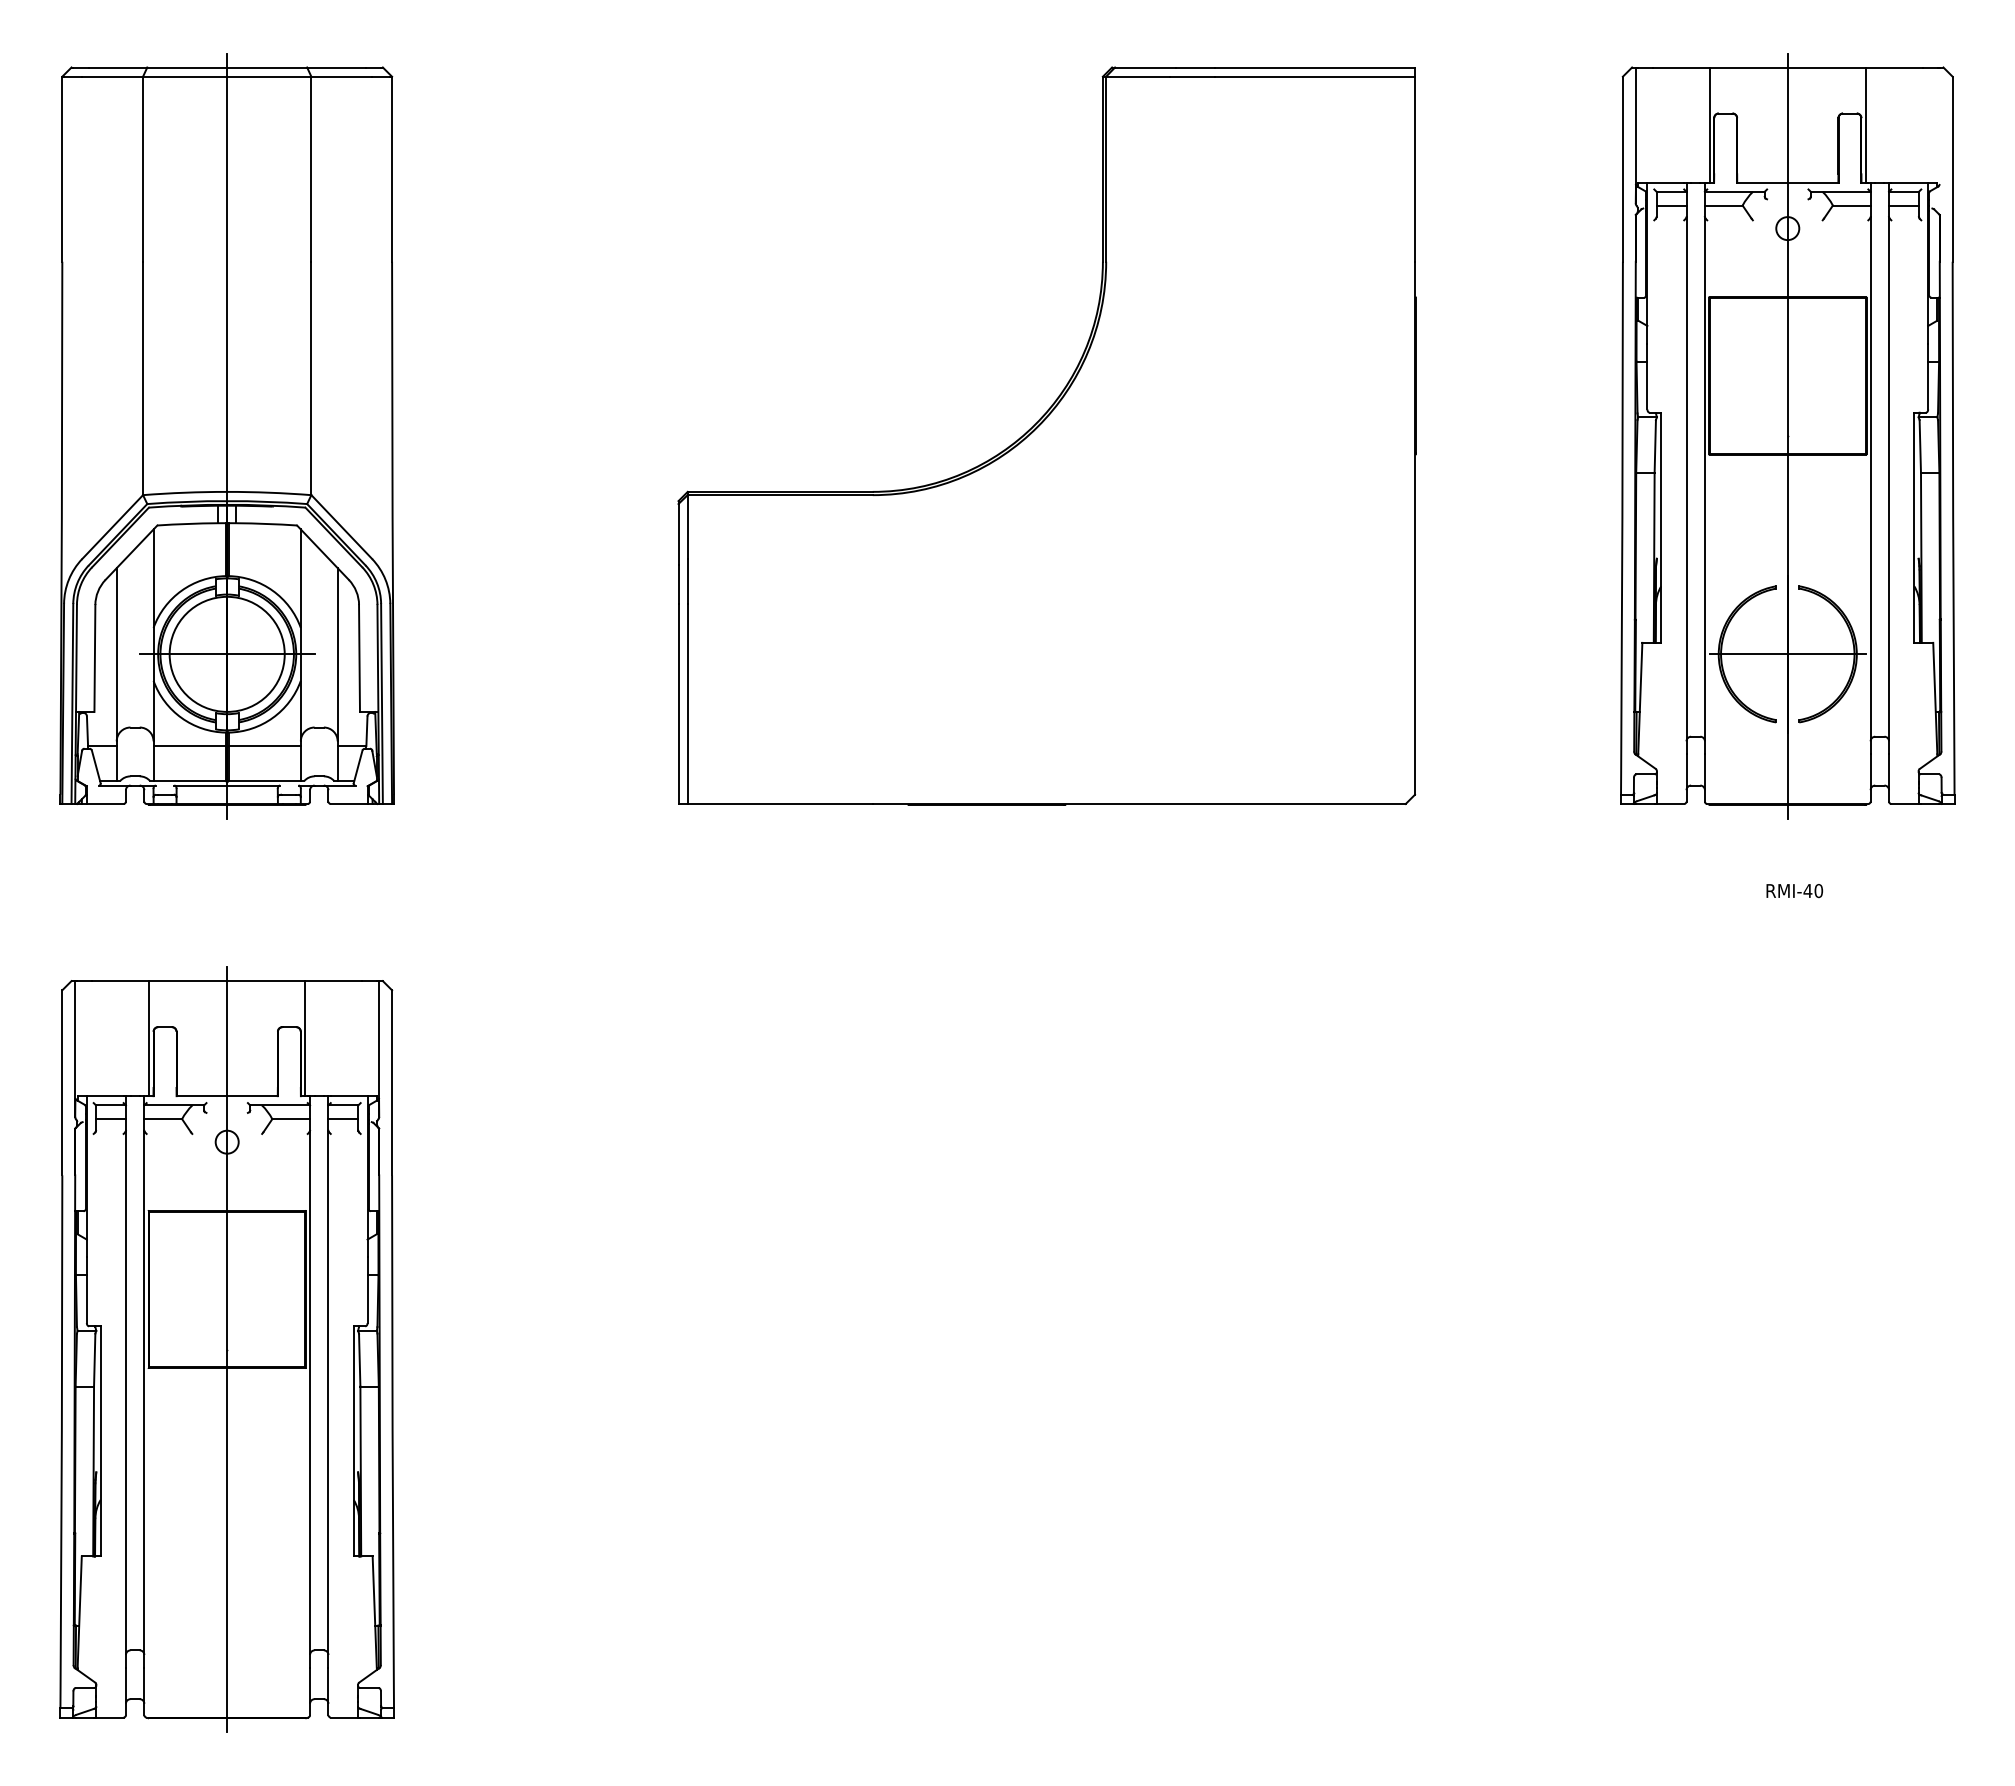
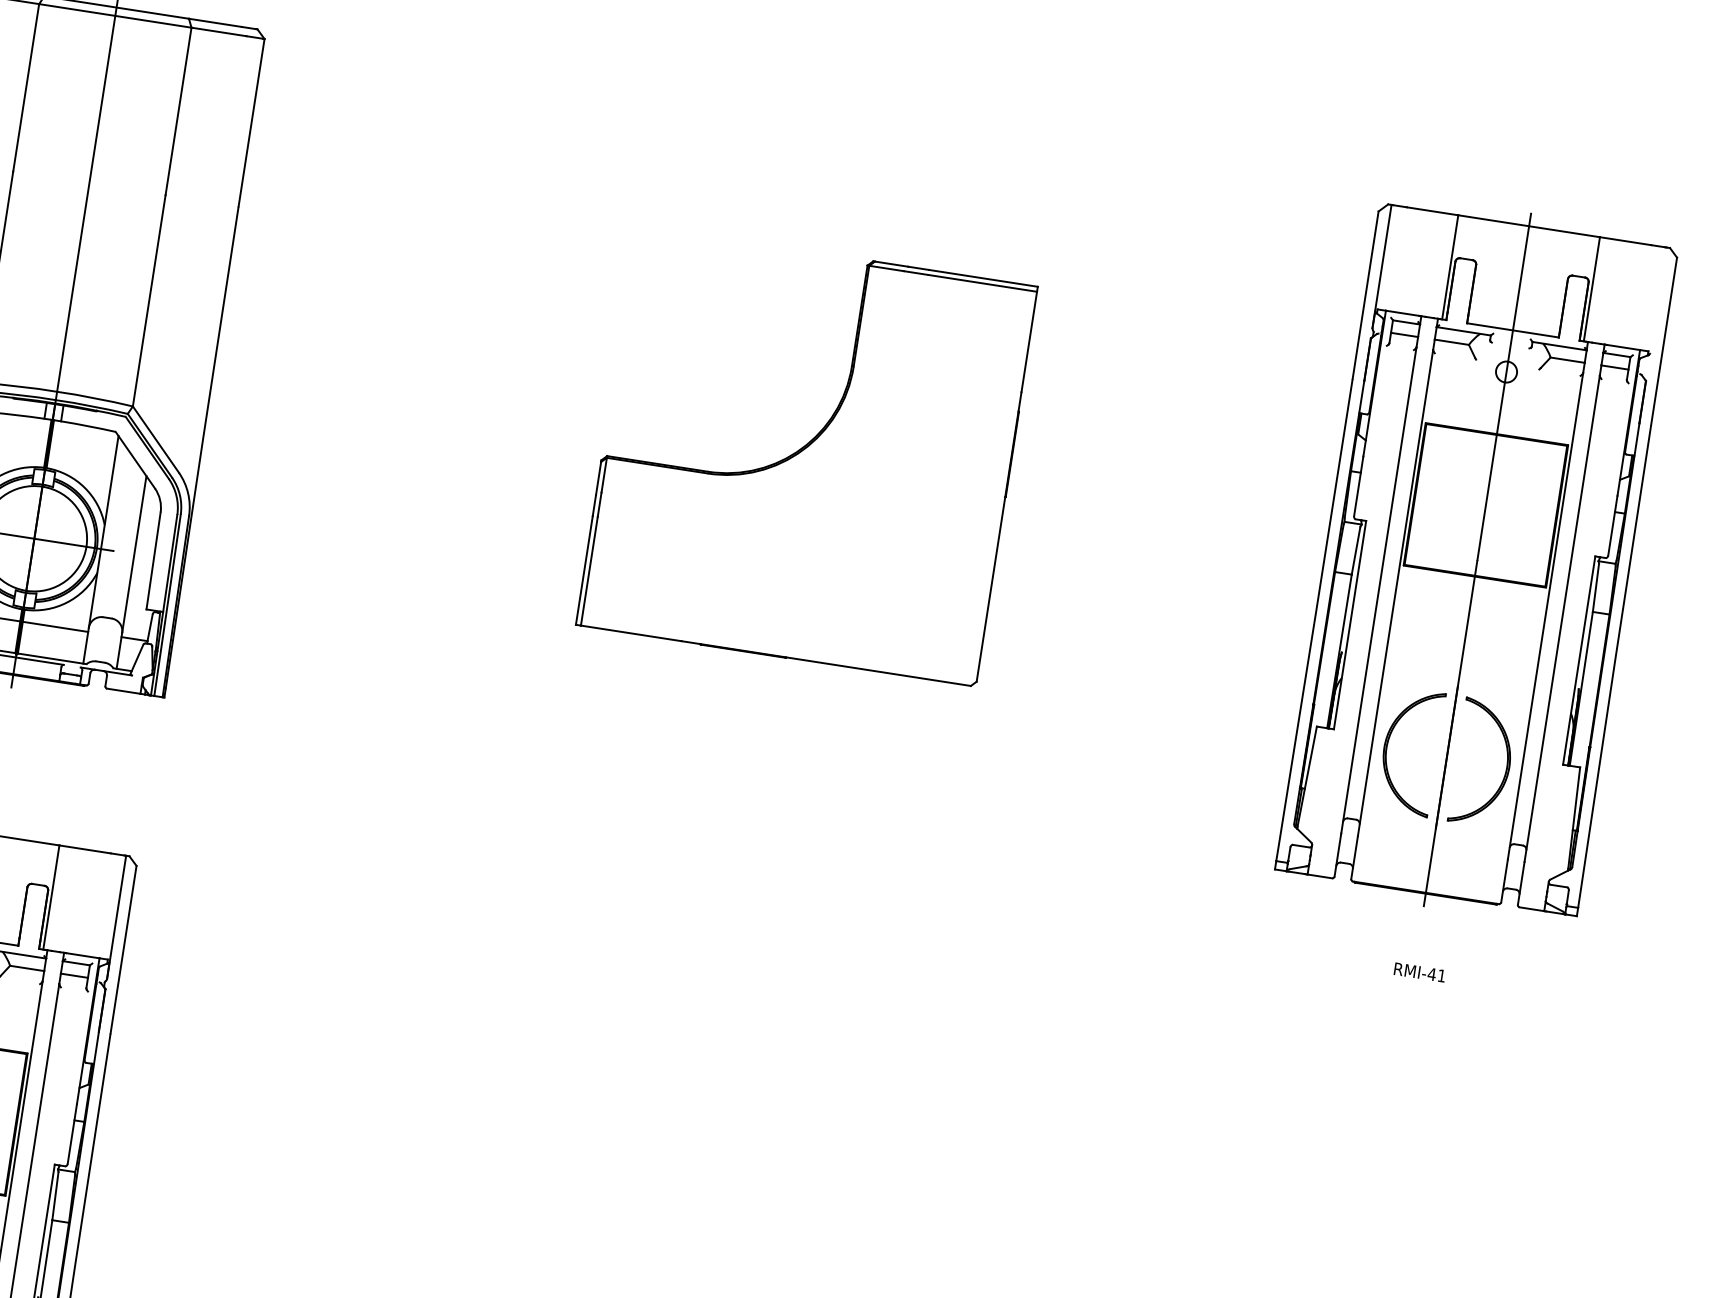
part: (1046, 435) -> (806, 455), size x0.6
line: (1787, 654) -> (1446, 757), removed
text: (1818, 891) -> (1441, 976), RMI-40 -> RMI-41

